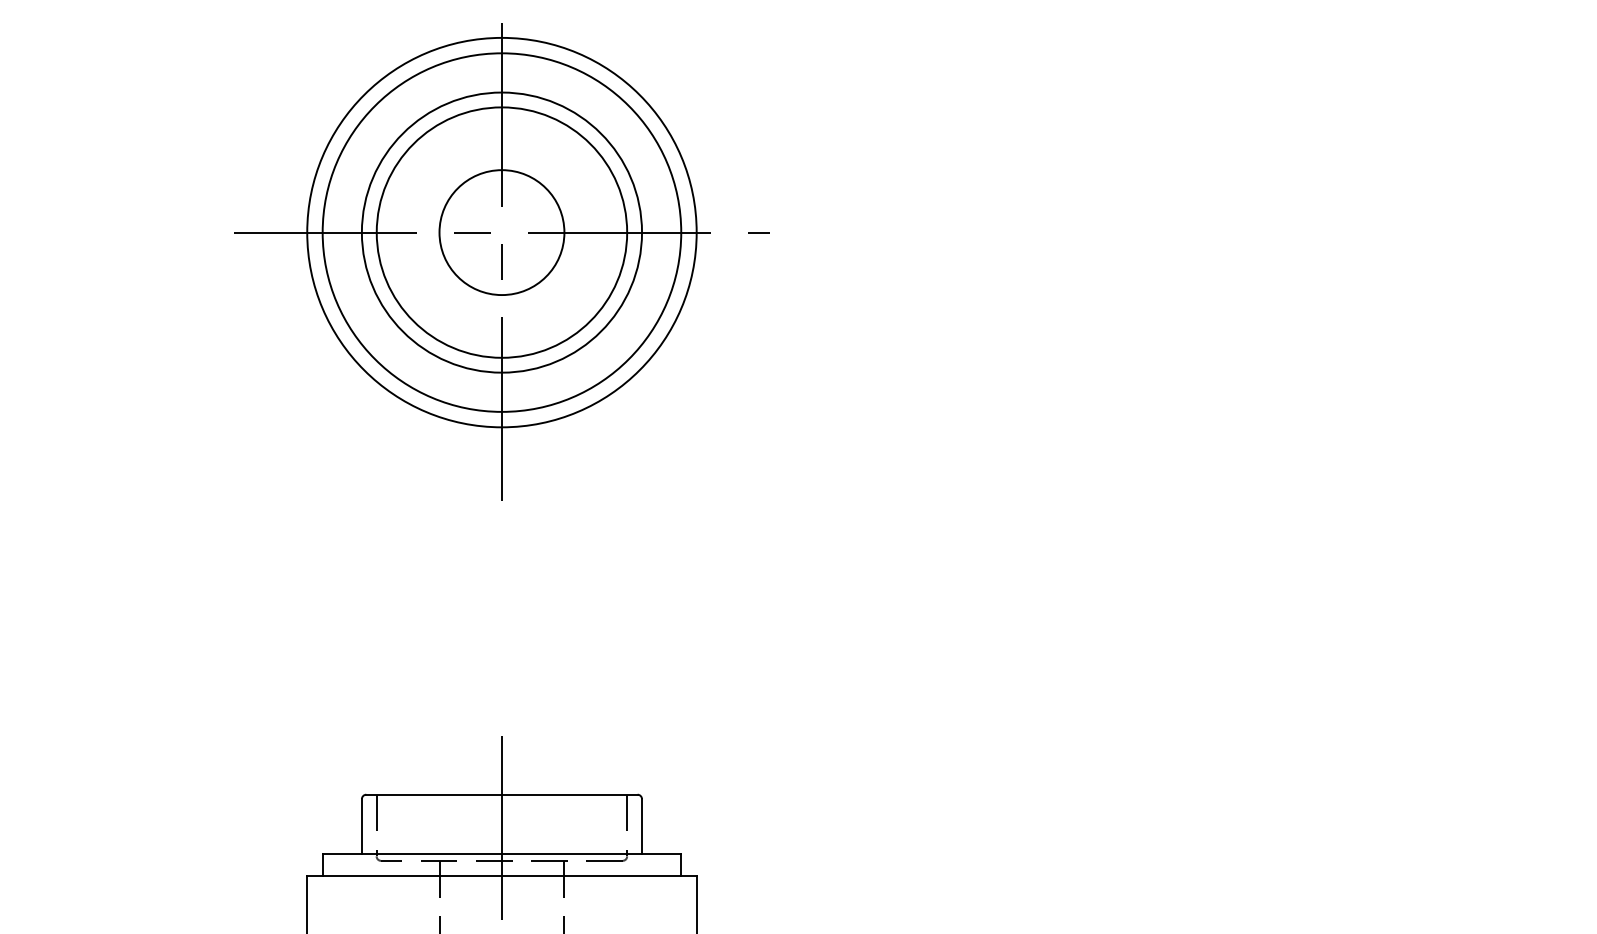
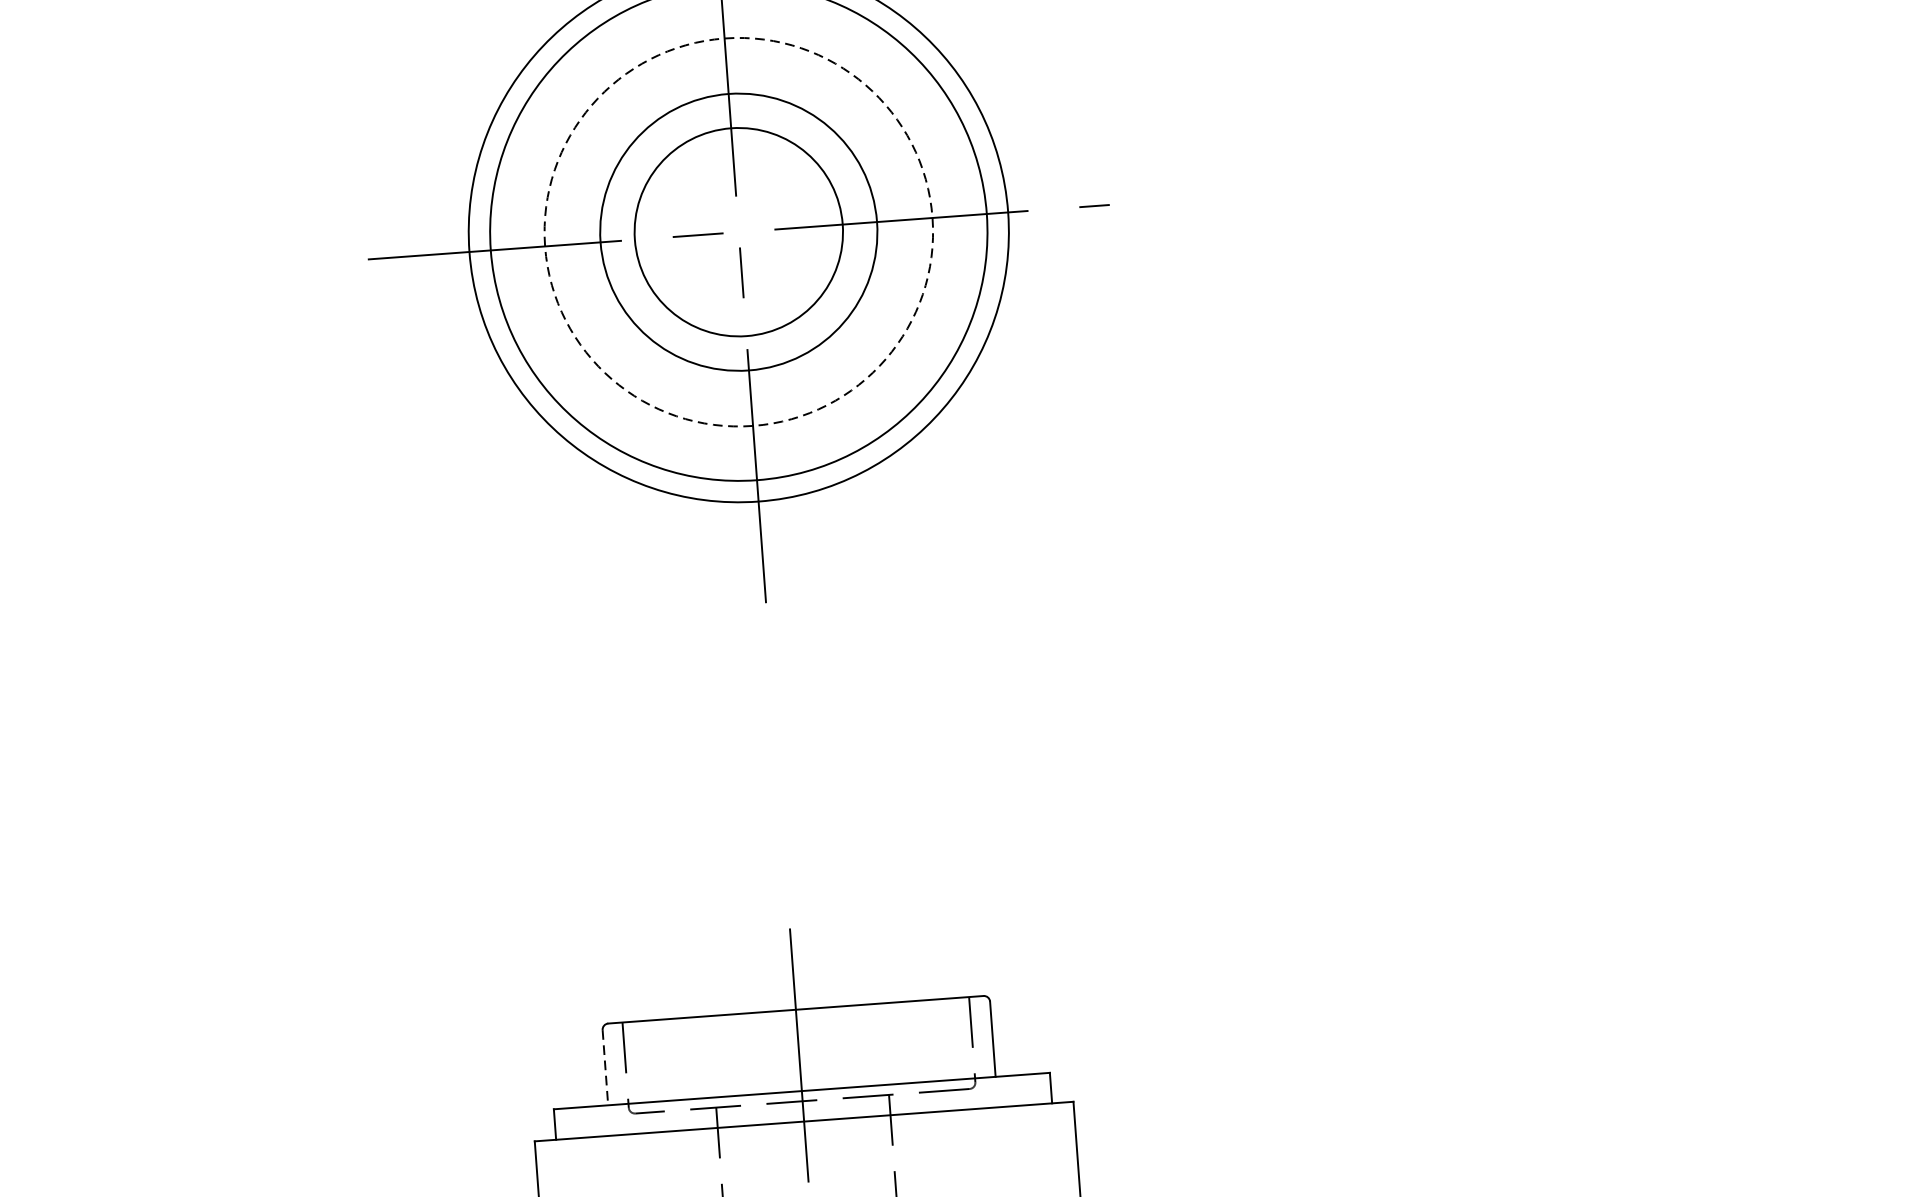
circle: (501, 232) -> (738, 232), size x0.6
circle: (501, 232) -> (738, 232), size x1.6
circle: (501, 232) -> (738, 232), solid -> dashed
line: (361, 826) -> (604, 1067), solid -> dashed

